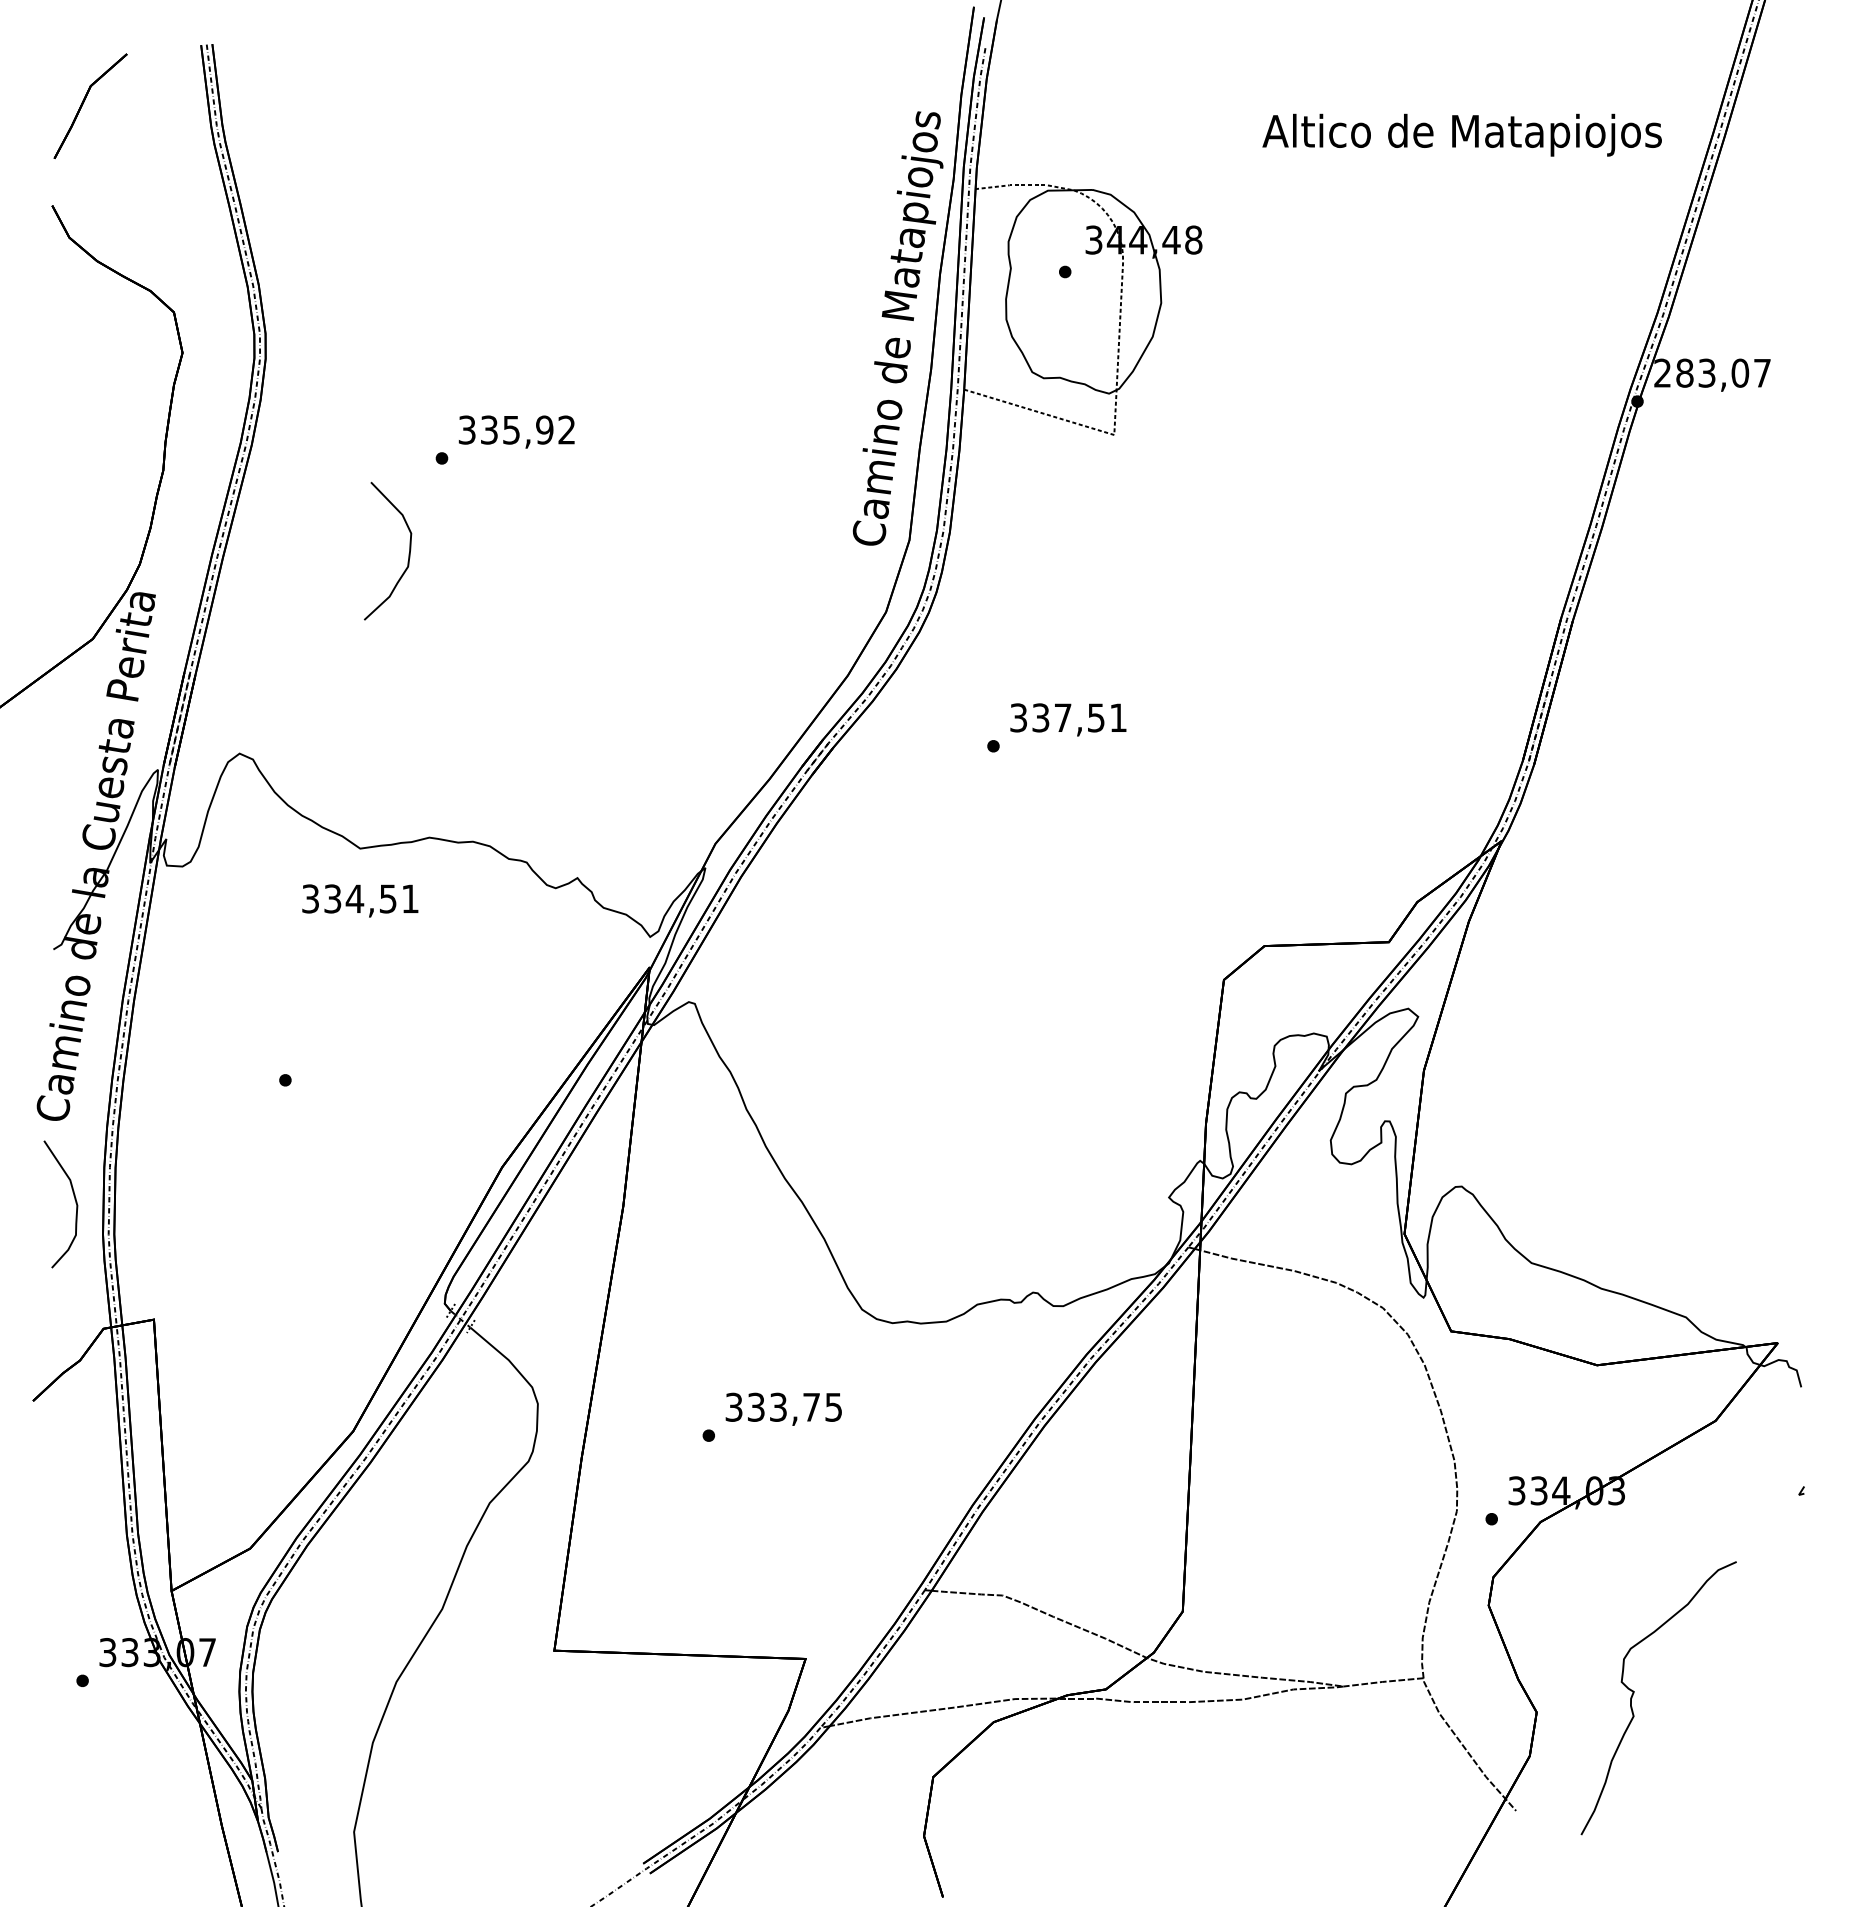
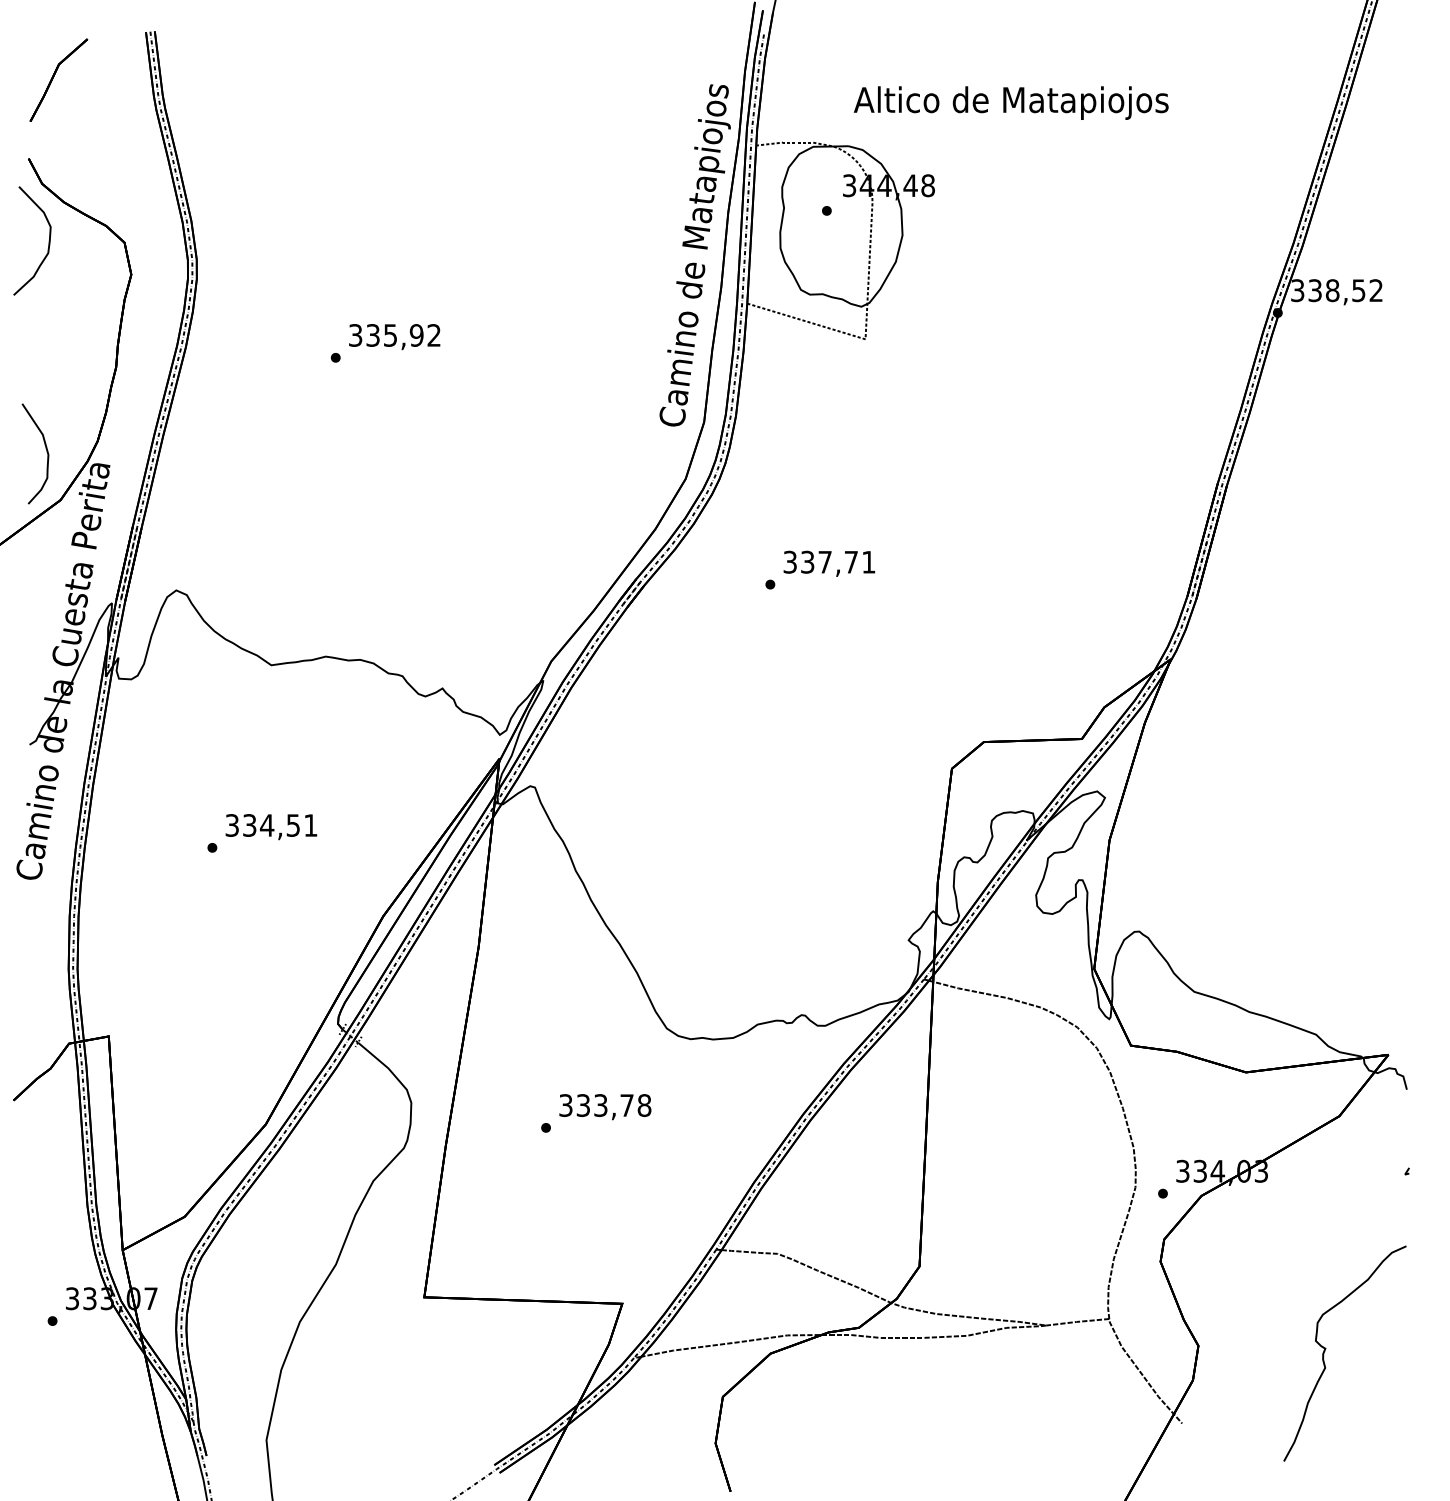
text: (1461, 134) -> (1010, 102), moved
text: (1712, 372) -> (1336, 290), 283,07 -> 338,52
curve: (408, 553) -> (48, 242), moved
text: (1096, 717) -> (851, 561), 337,51 -> 337,71
text: (360, 900) -> (271, 826), moved
curve: (74, 1199) -> (46, 450), moved
text: (833, 1406) -> (644, 1104), 333,75 -> 333,78
curve: (1634, 1693) -> (1325, 1349), moved

